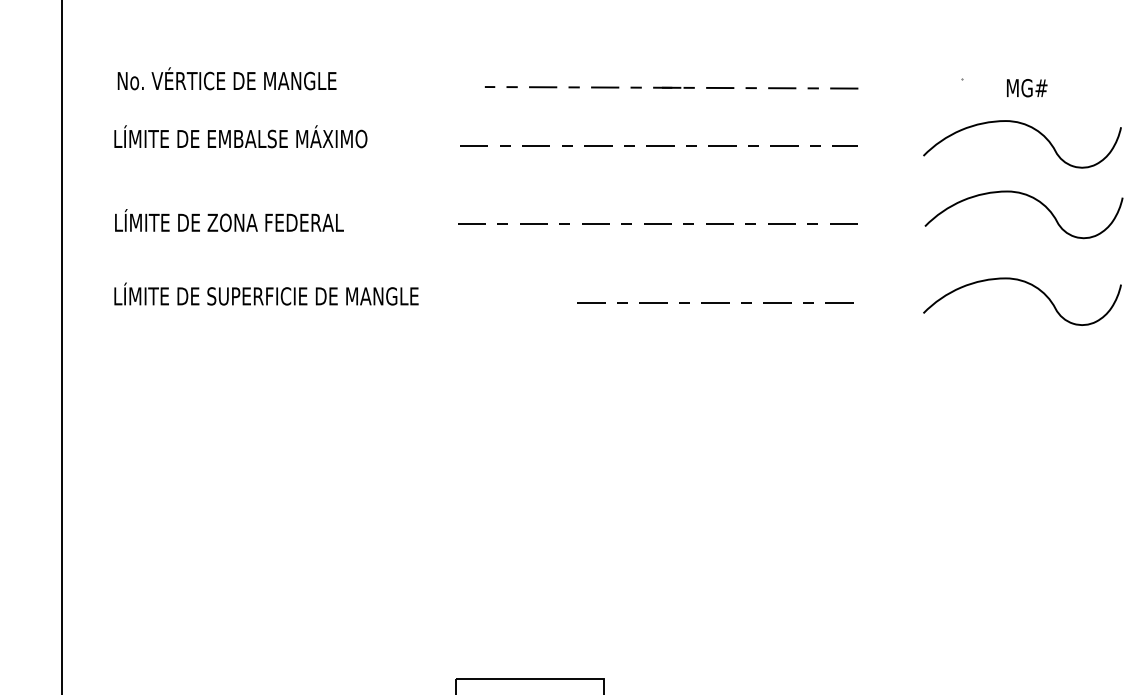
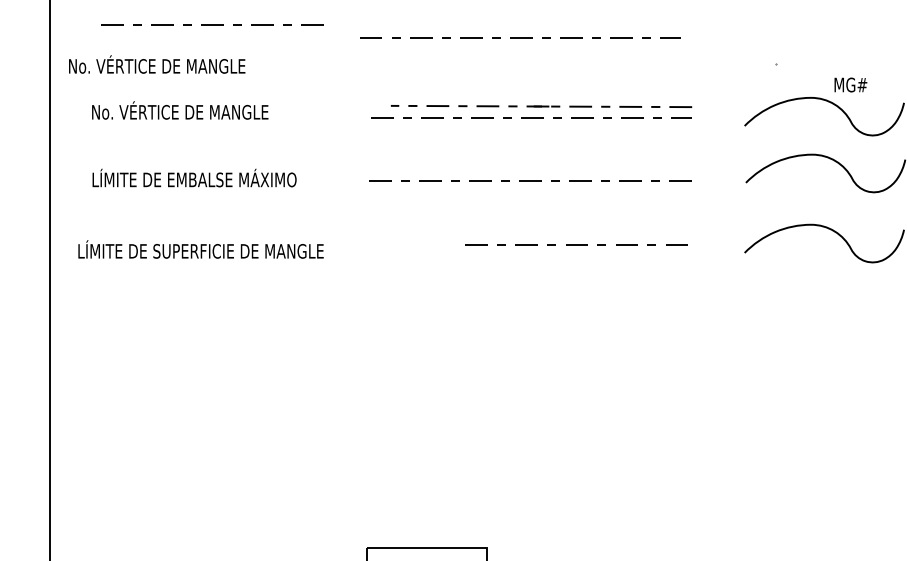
line: (263, 30) -> (212, 24), added
line: (644, 46) -> (519, 37), added
text: (226, 78) -> (156, 64), moved
part: (671, 87) -> (541, 106), moved
text: (1027, 88) -> (851, 85), moved
text: (241, 136) -> (194, 110), LÍMITE DE EMBALSE MÁXIMO -> No. VÉRTICE DE MANGLE
text: (287, 220) -> (231, 178), LÍMITE DE ZONA FEDERAL -> LÍMITE DE EMBALSE MÁXIMO
text: (266, 293) -> (201, 249), moved

